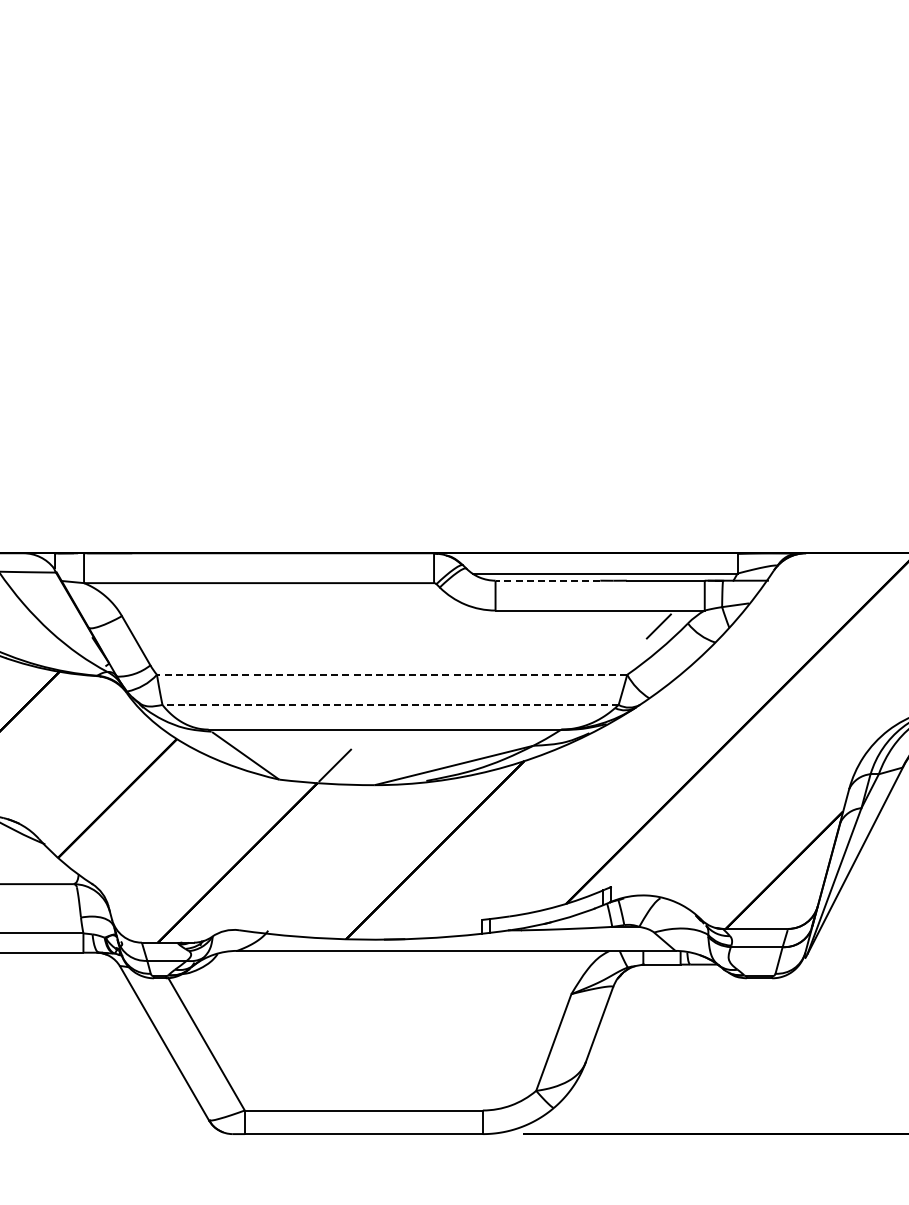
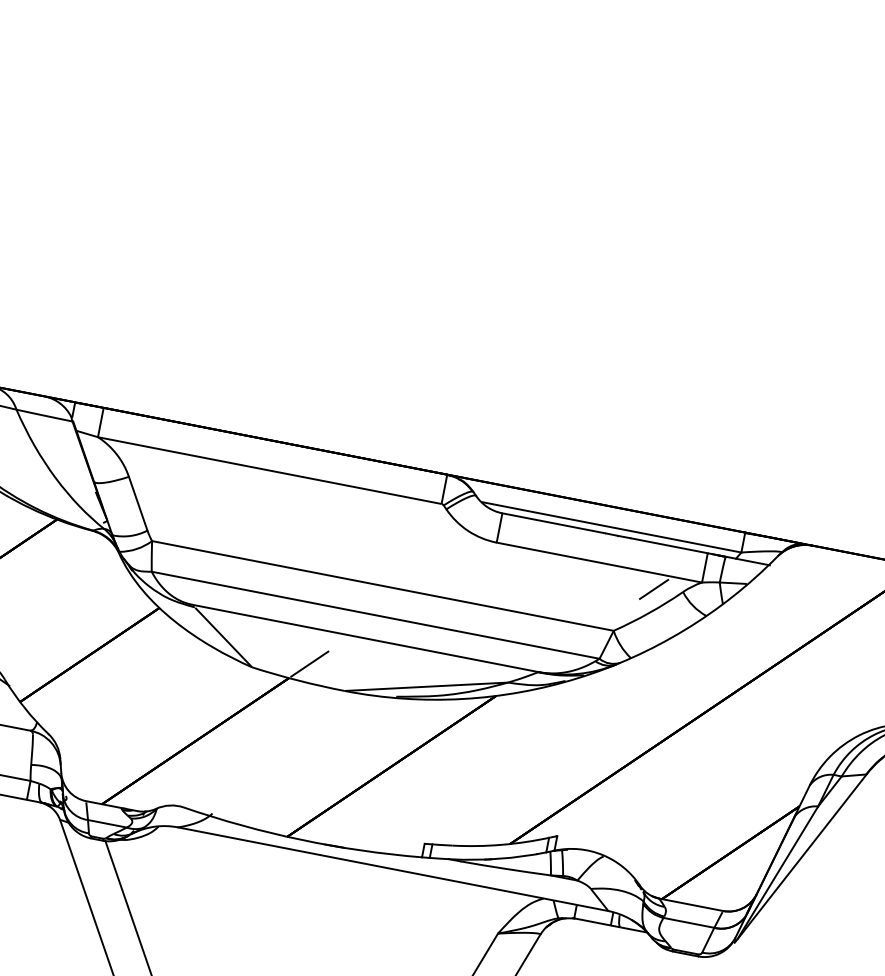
line: (547, 580) -> (553, 523), dashed -> solid
line: (391, 674) -> (382, 585), dashed -> solid
line: (390, 704) -> (375, 614), dashed -> solid

